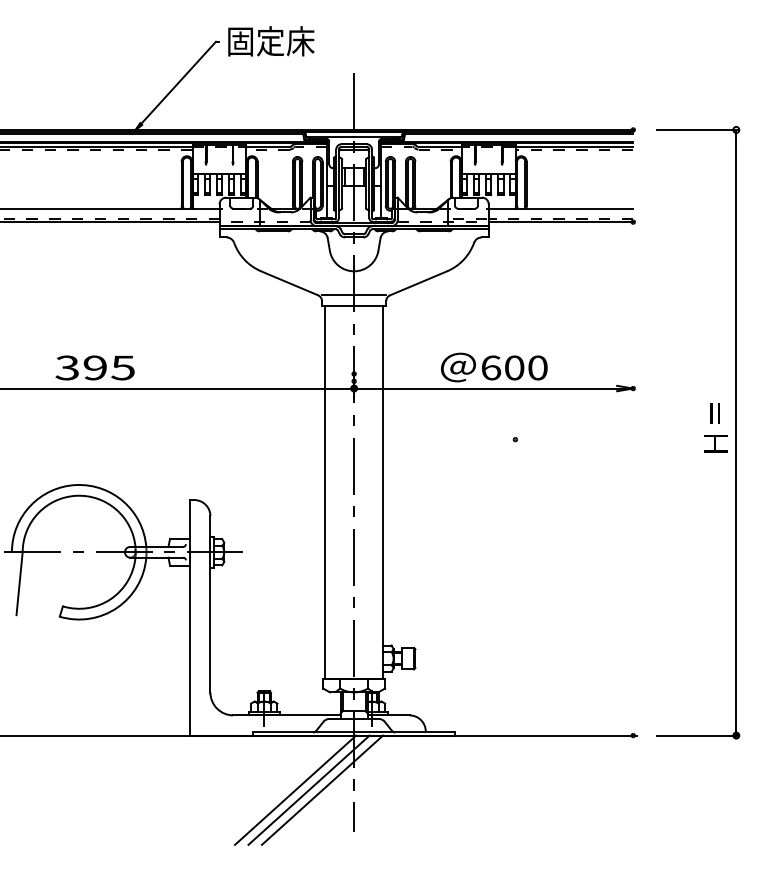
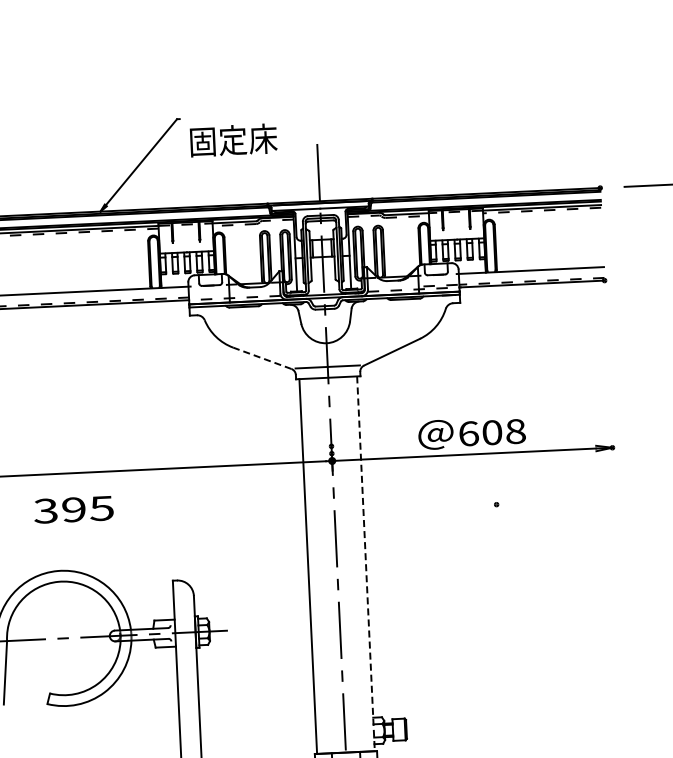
text: (271, 41) -> (233, 140), moved
line: (289, 283) -> (262, 358), solid -> dashed
text: (94, 367) -> (73, 509), moved
text: (537, 367) -> (515, 431), 600 -> 608
line: (382, 492) -> (365, 564), solid -> dashed

